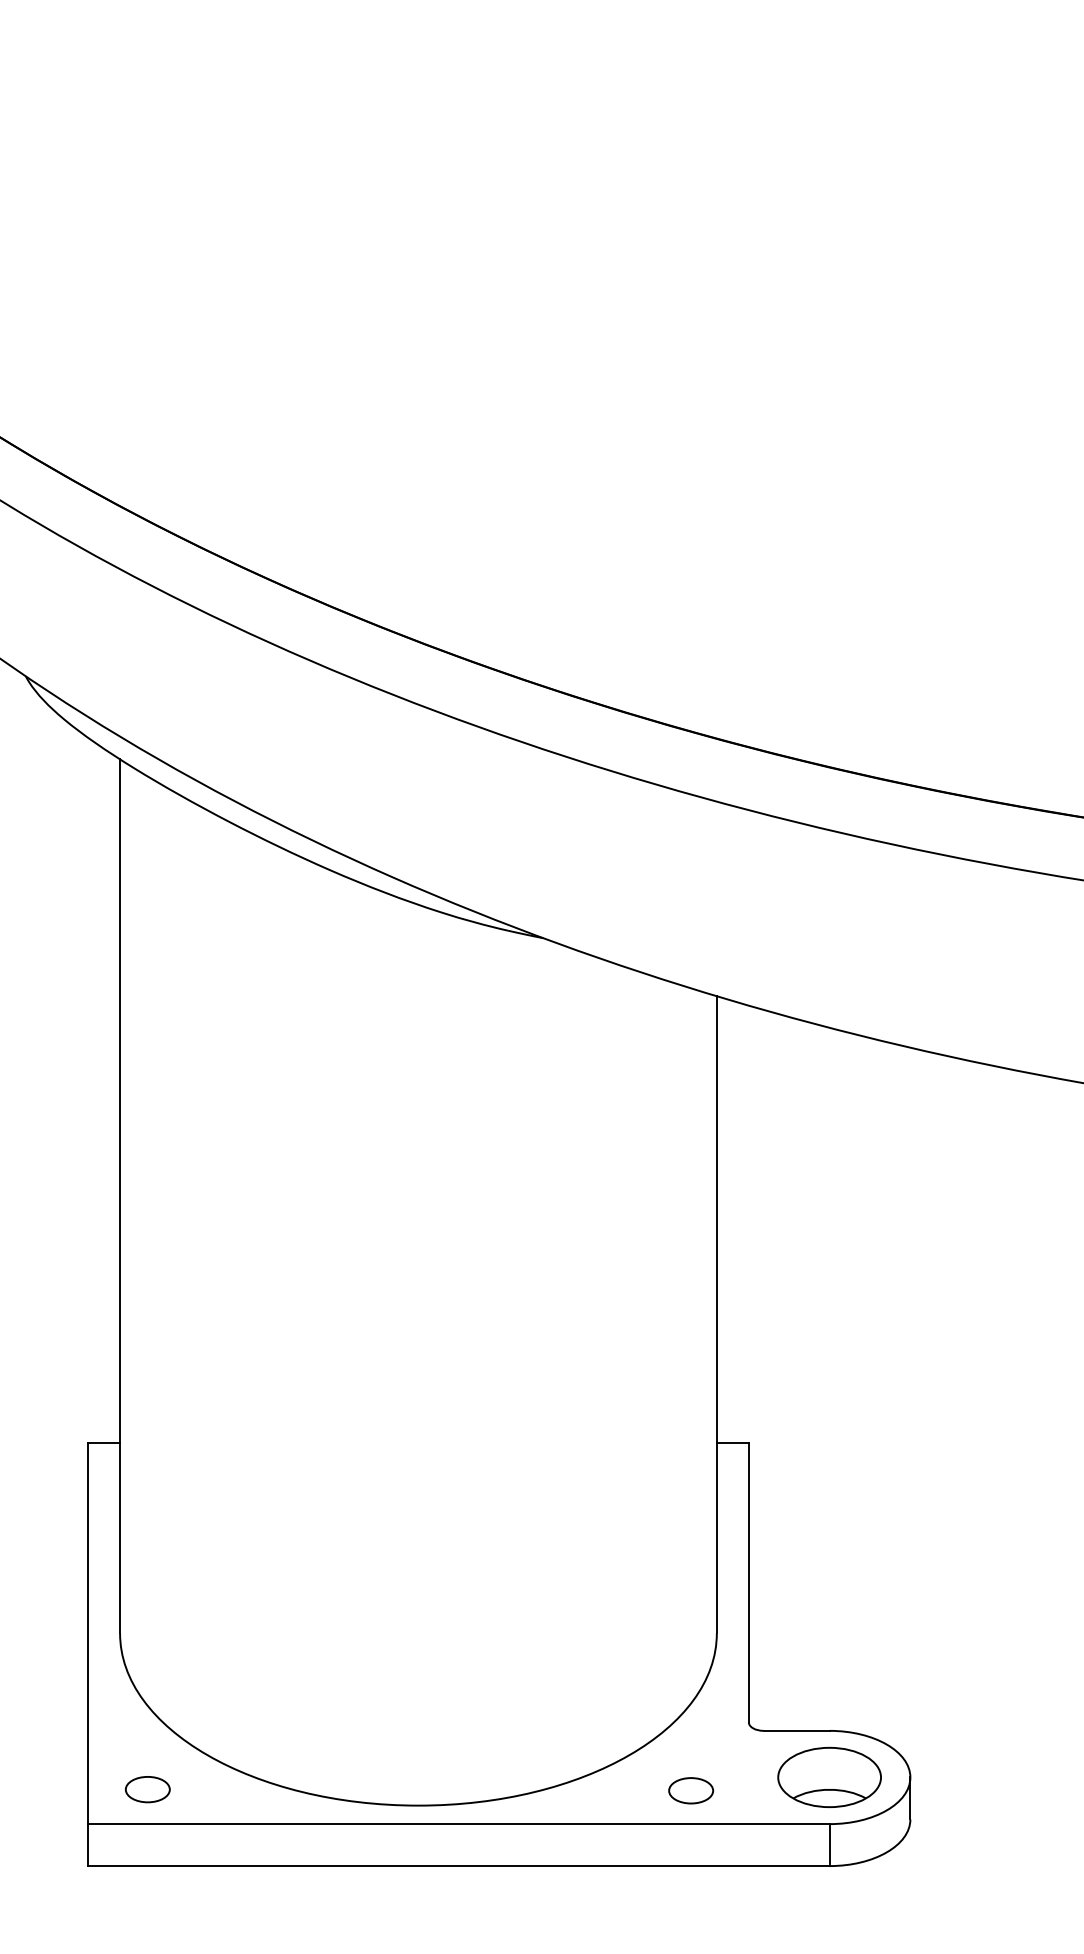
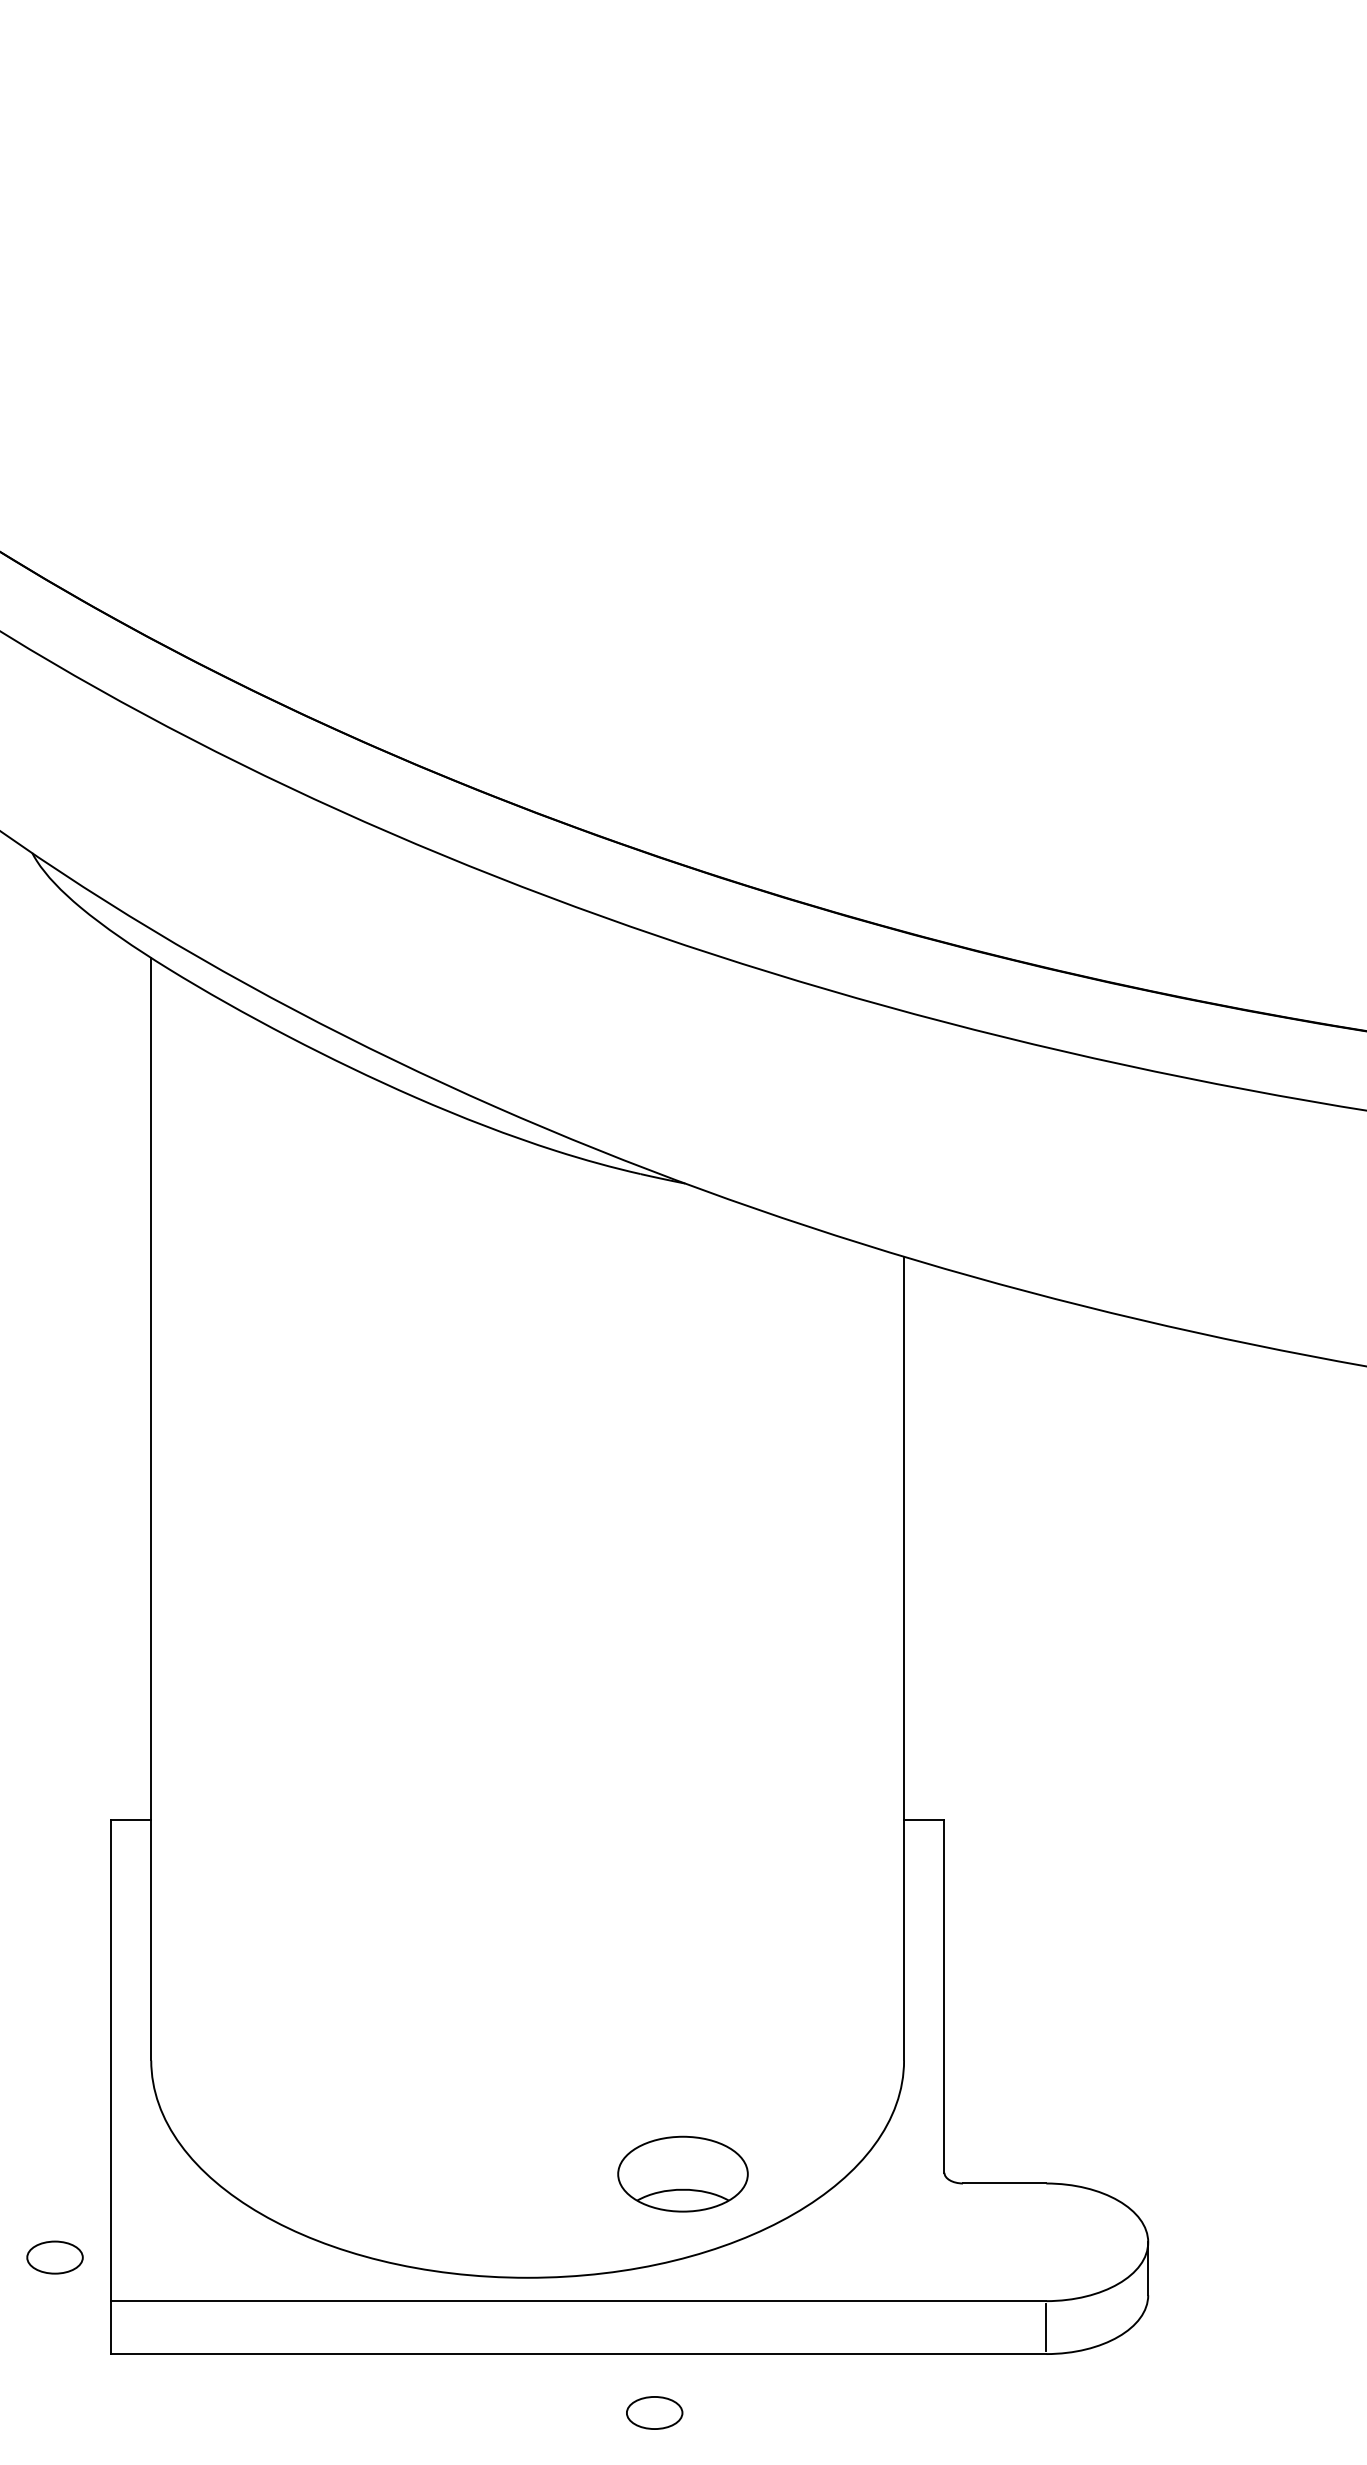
part: (829, 1777) -> (682, 2174), moved
part: (147, 1789) -> (54, 2257), moved
part: (691, 1790) -> (655, 2412), moved

